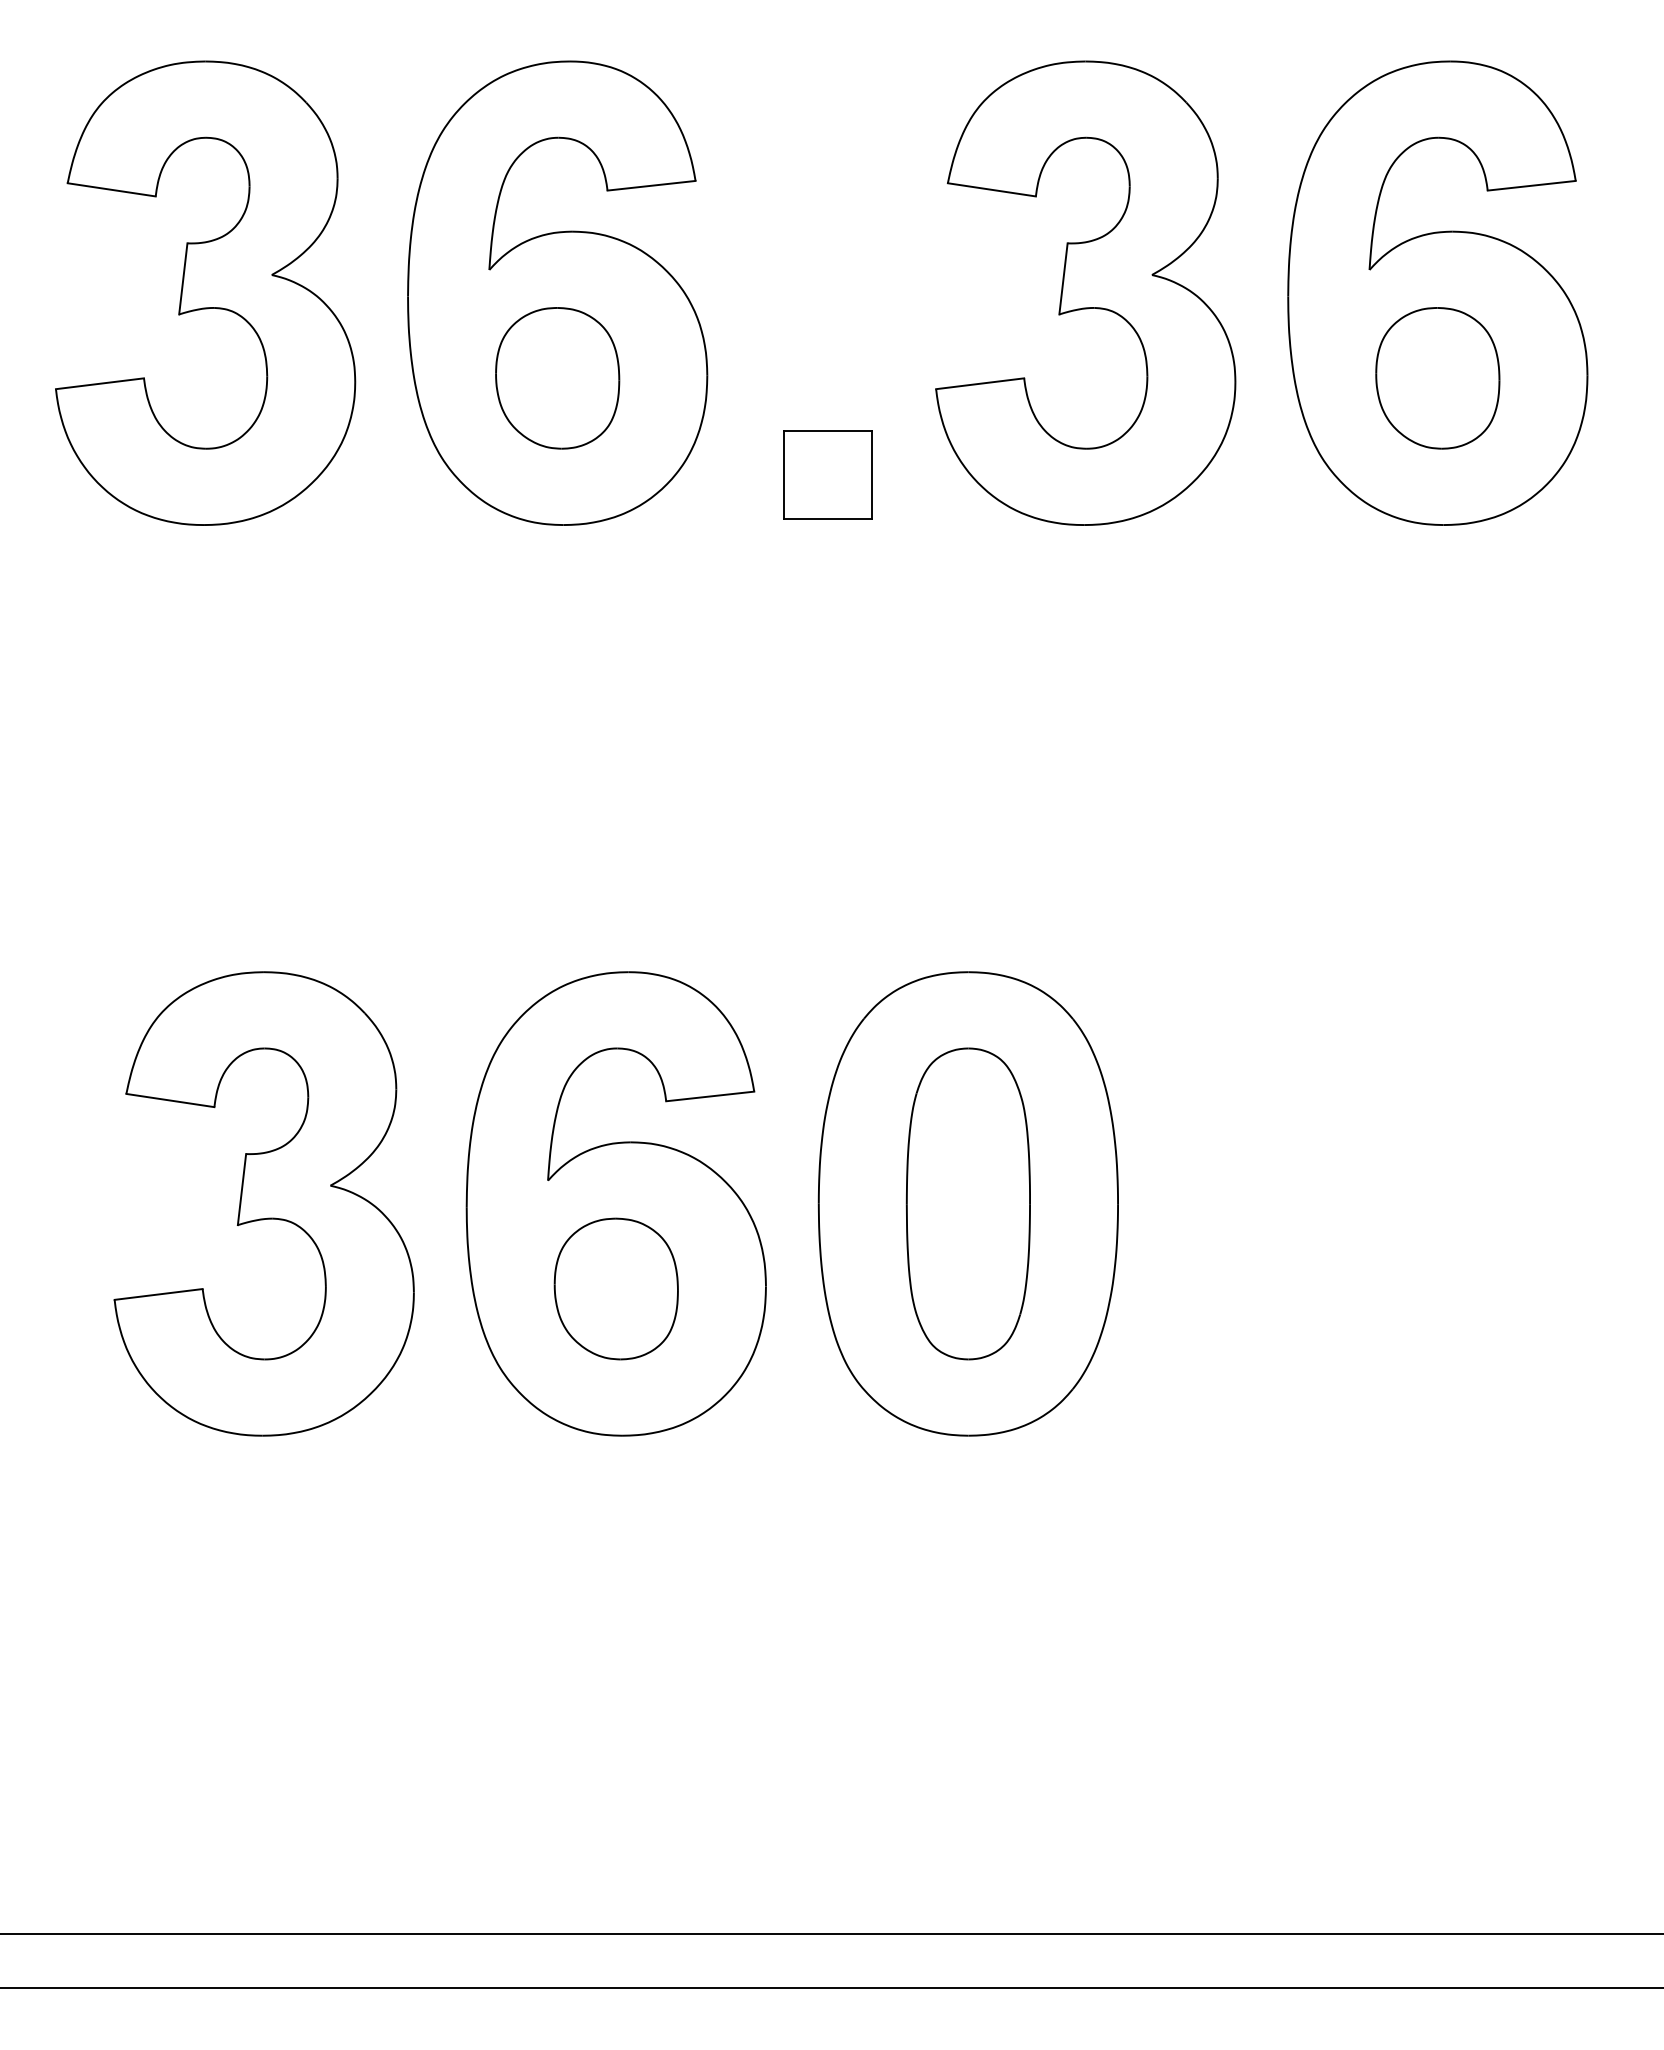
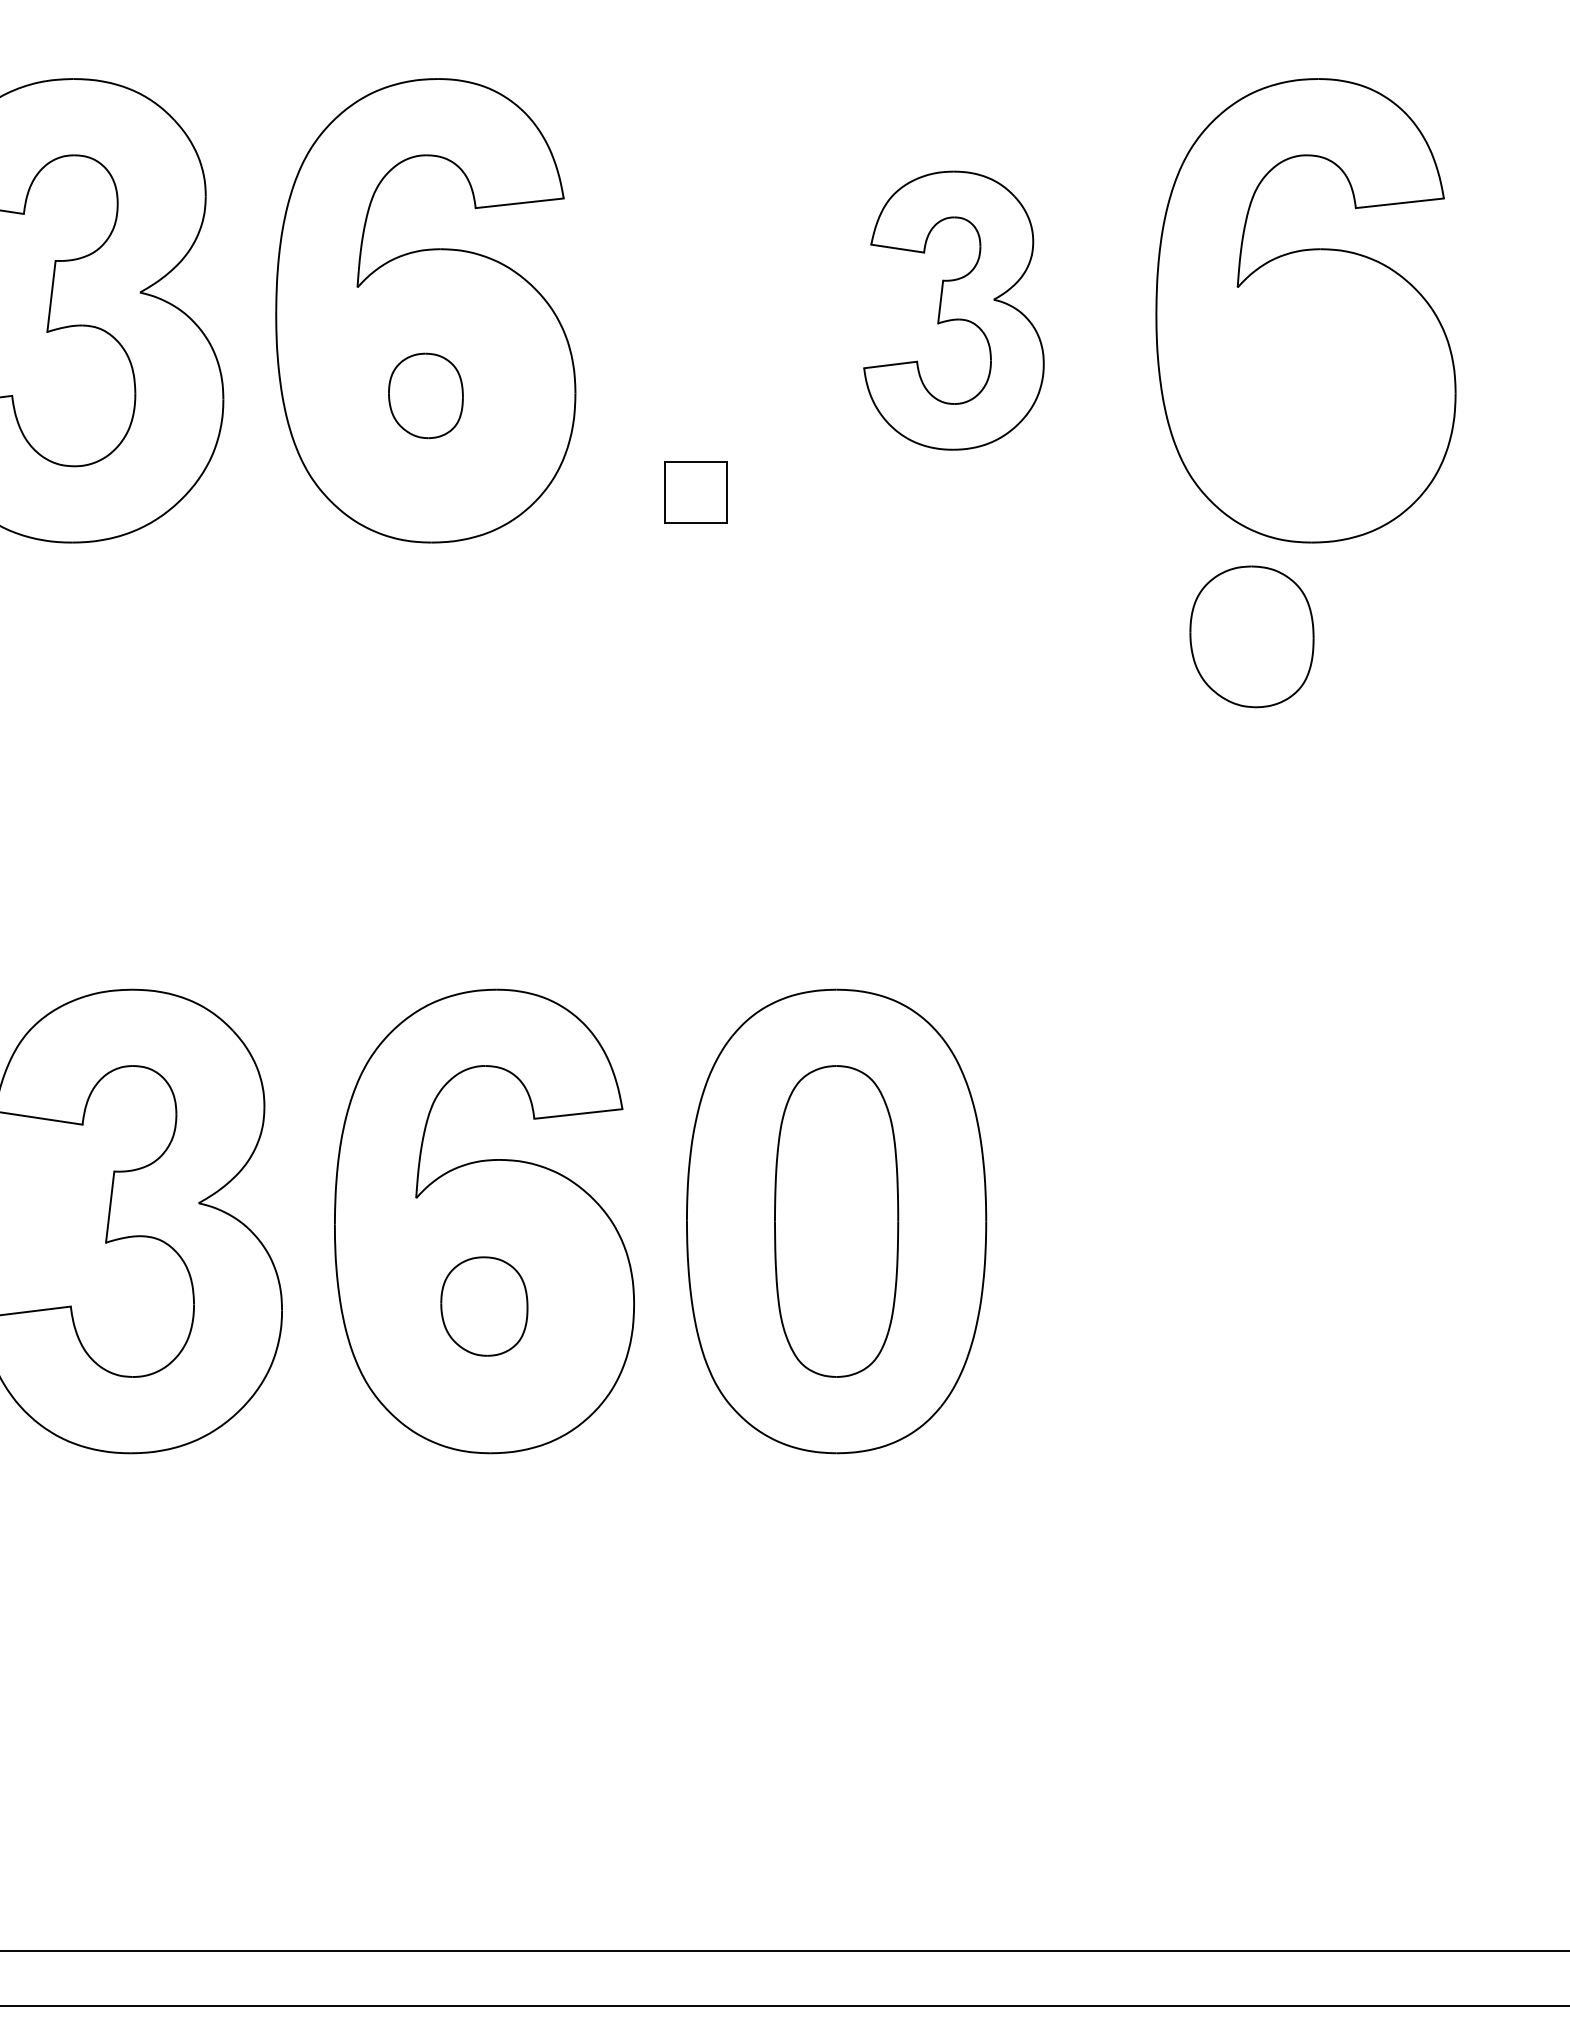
part: (1085, 292) -> (953, 310), size x0.6
part: (557, 378) -> (425, 396), size x0.6
part: (1437, 378) -> (1251, 637), moved
part: (827, 474) -> (695, 492), size x0.7
part: (615, 1288) -> (483, 1306), size x0.7

